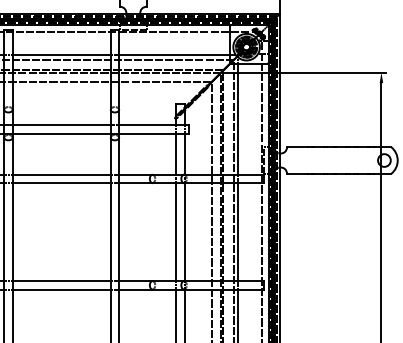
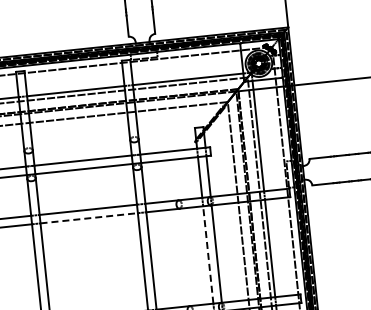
line: (61, 183) -> (89, 218), solid -> dashed
line: (176, 232) -> (208, 255), solid -> dashed

